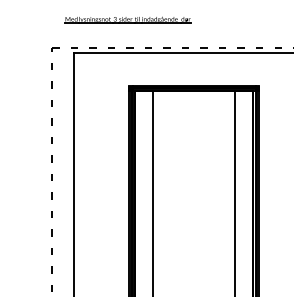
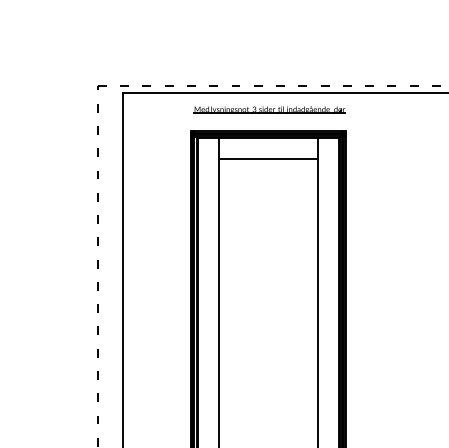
part: (127, 19) -> (269, 109), moved
line: (193, 109) -> (267, 159), added

